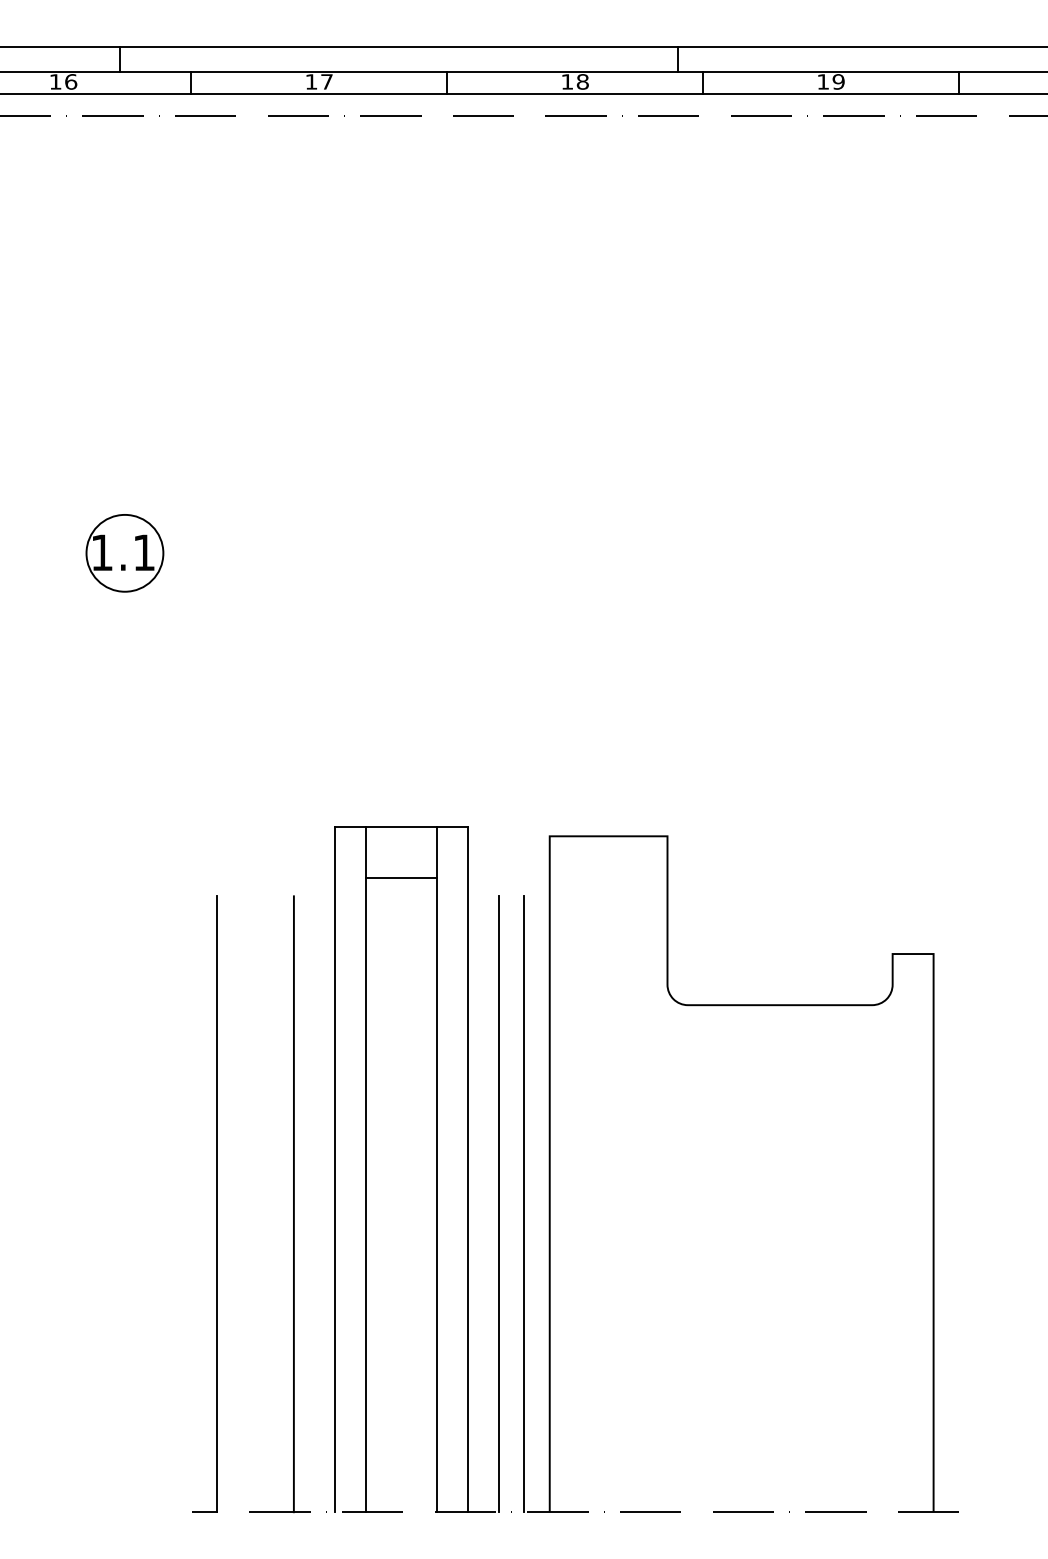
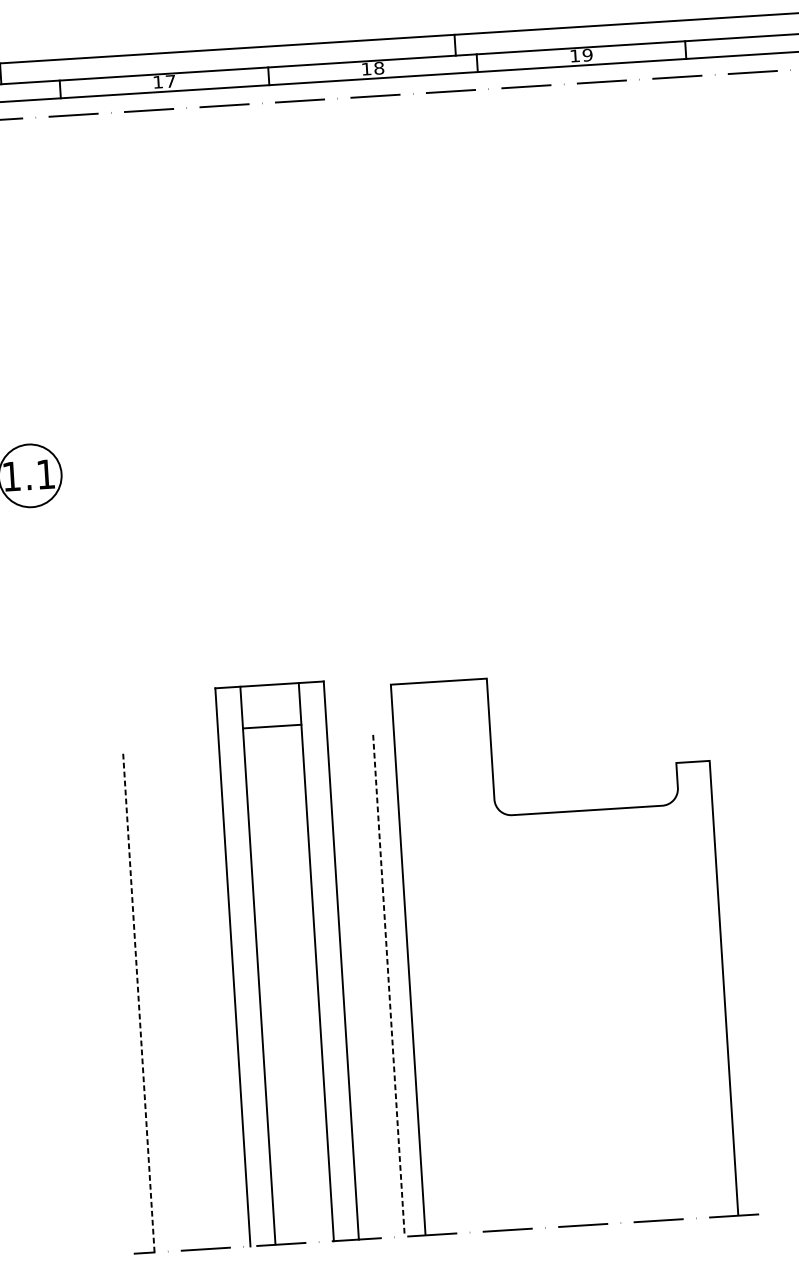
line: (217, 1204) -> (139, 1001), solid -> dashed
line: (293, 1204) -> (200, 997), removed
line: (498, 1204) -> (368, 987), removed
line: (524, 1204) -> (389, 985), solid -> dashed

